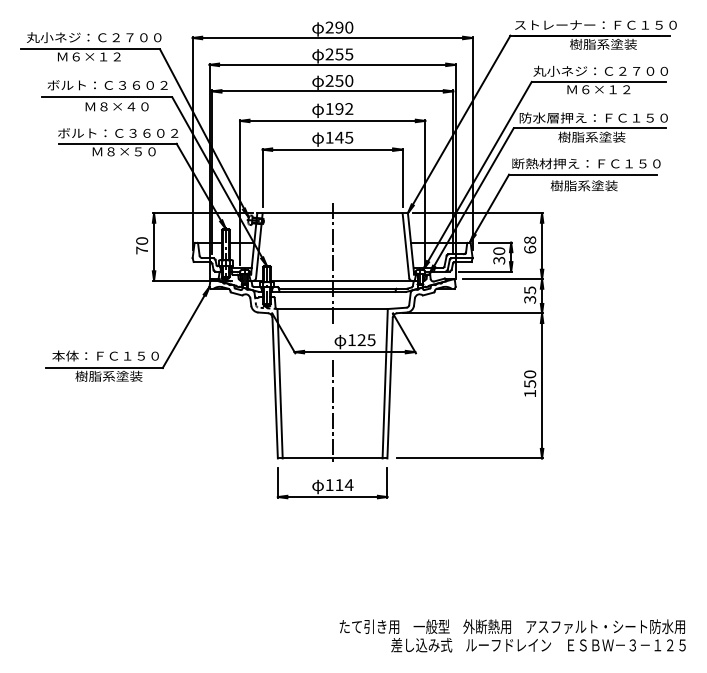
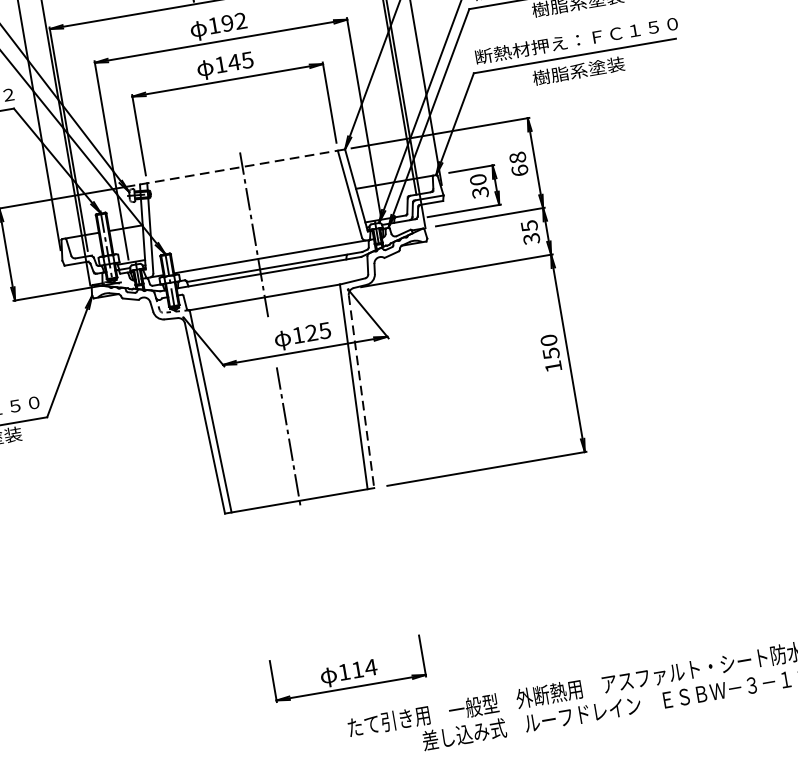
line: (333, 213) -> (243, 167), solid -> dashed
line: (390, 388) -> (362, 392), solid -> dashed
part: (332, 483) -> (347, 669), moved

